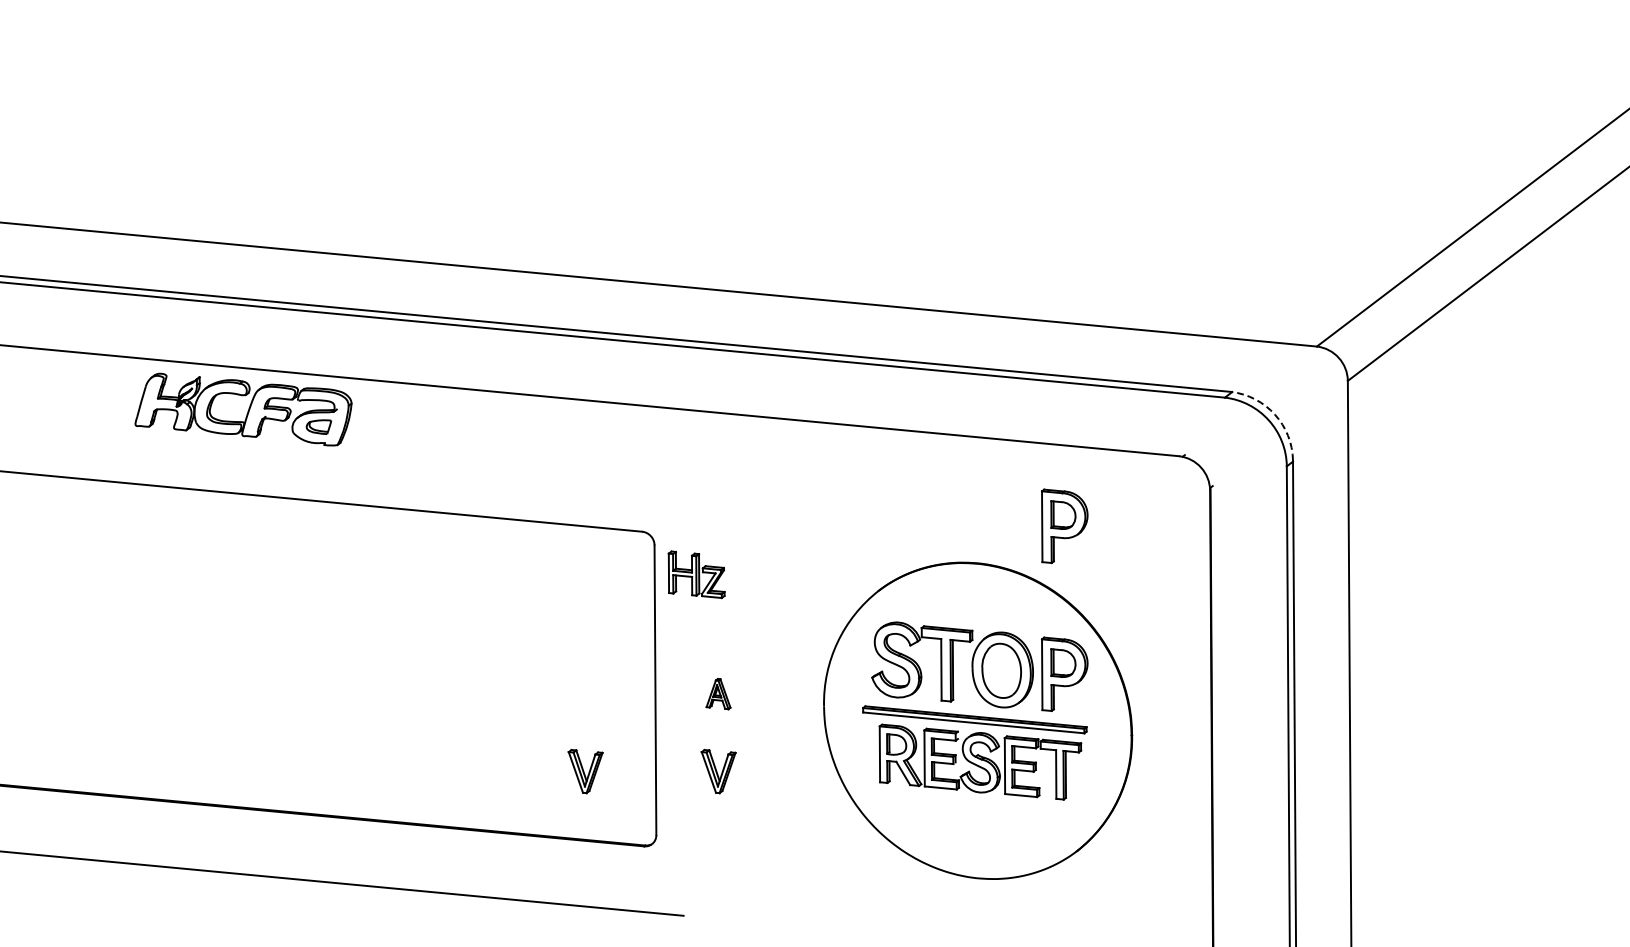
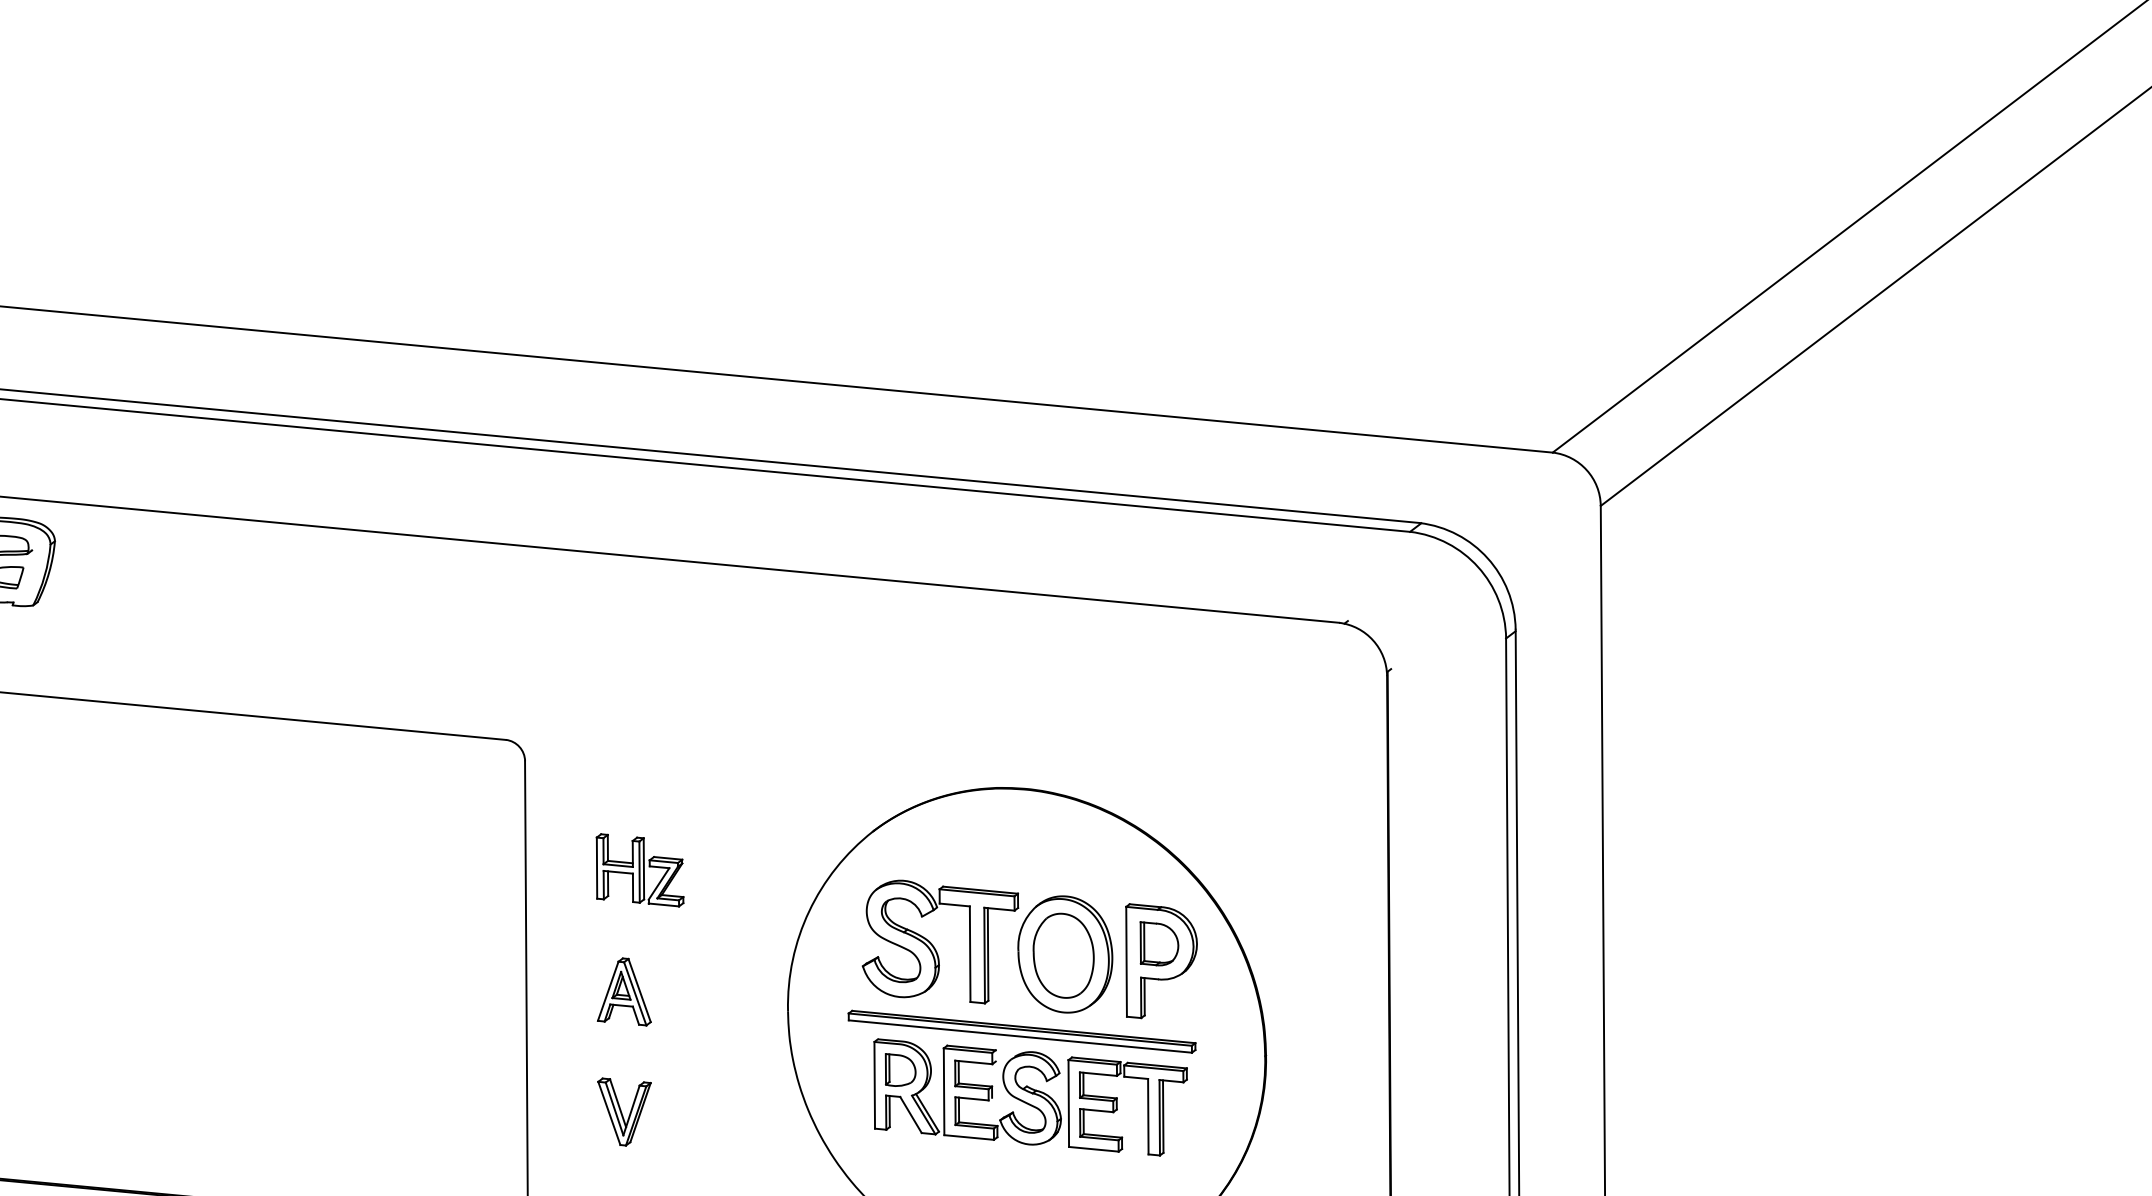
arc: (1274, 414) -> (1486, 558), dashed -> solid
part: (1064, 526) -> (1161, 731), removed
part: (696, 574) -> (639, 869), moved
part: (718, 693) -> (624, 990), size x1.43
part: (585, 771) -> (417, 1111), removed

